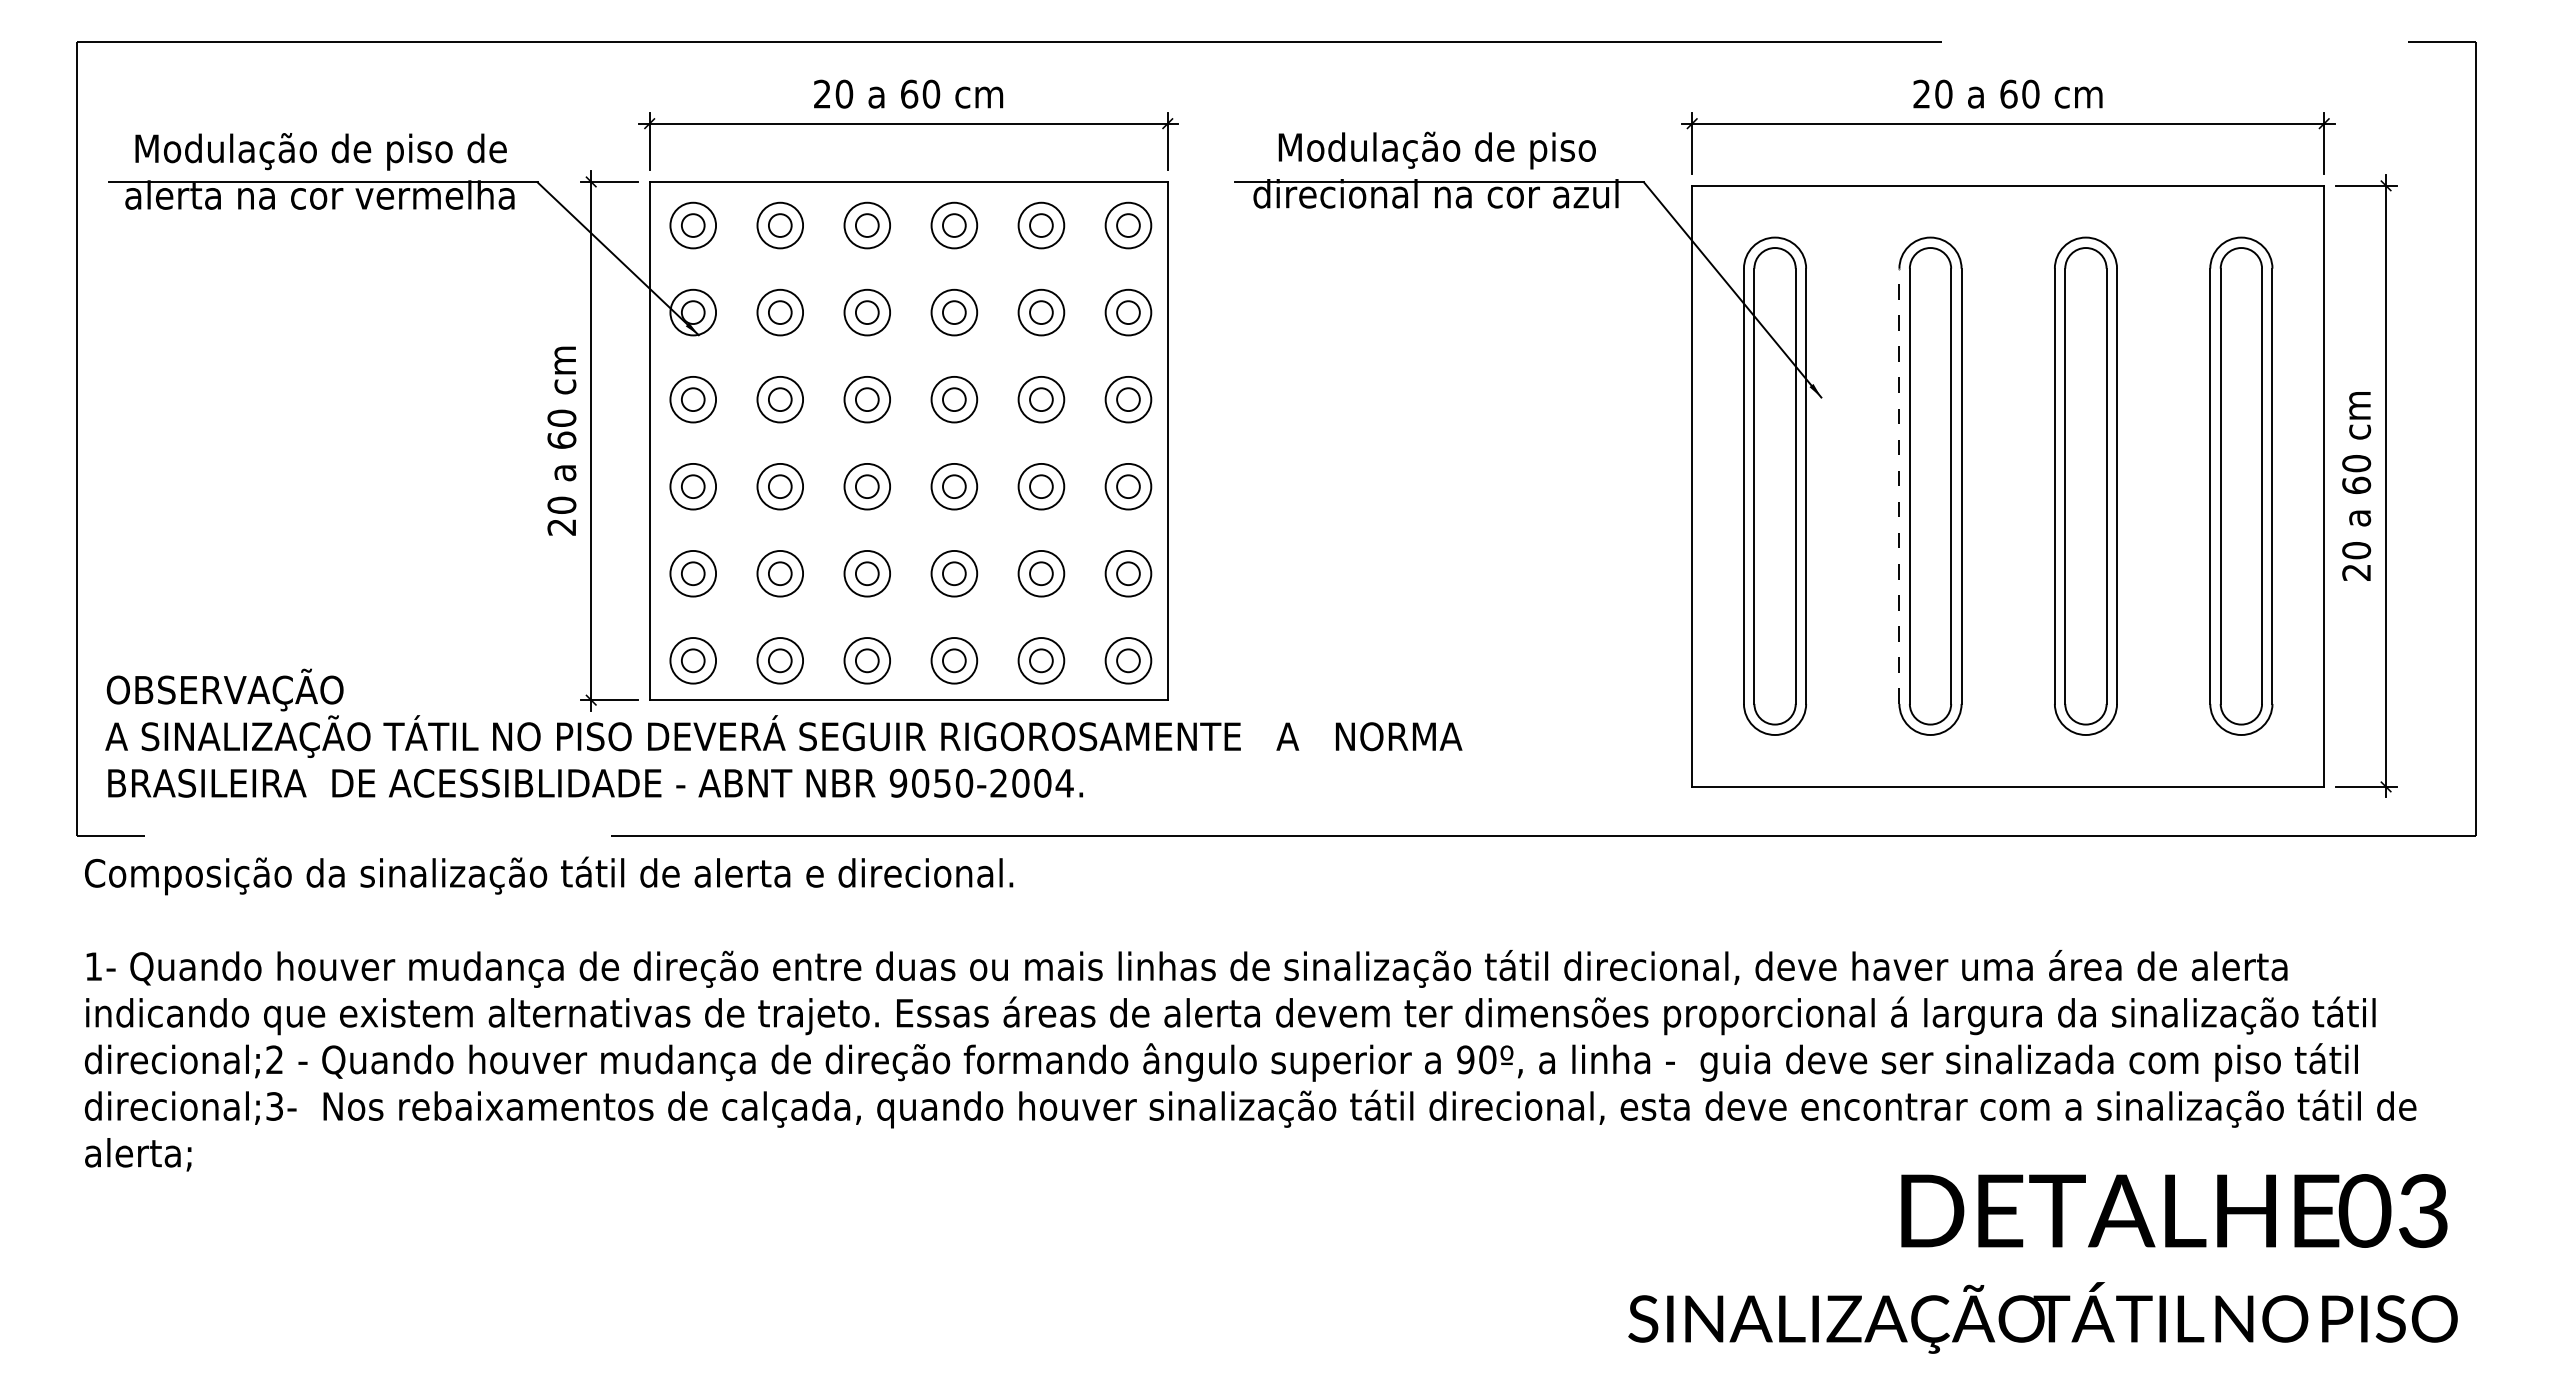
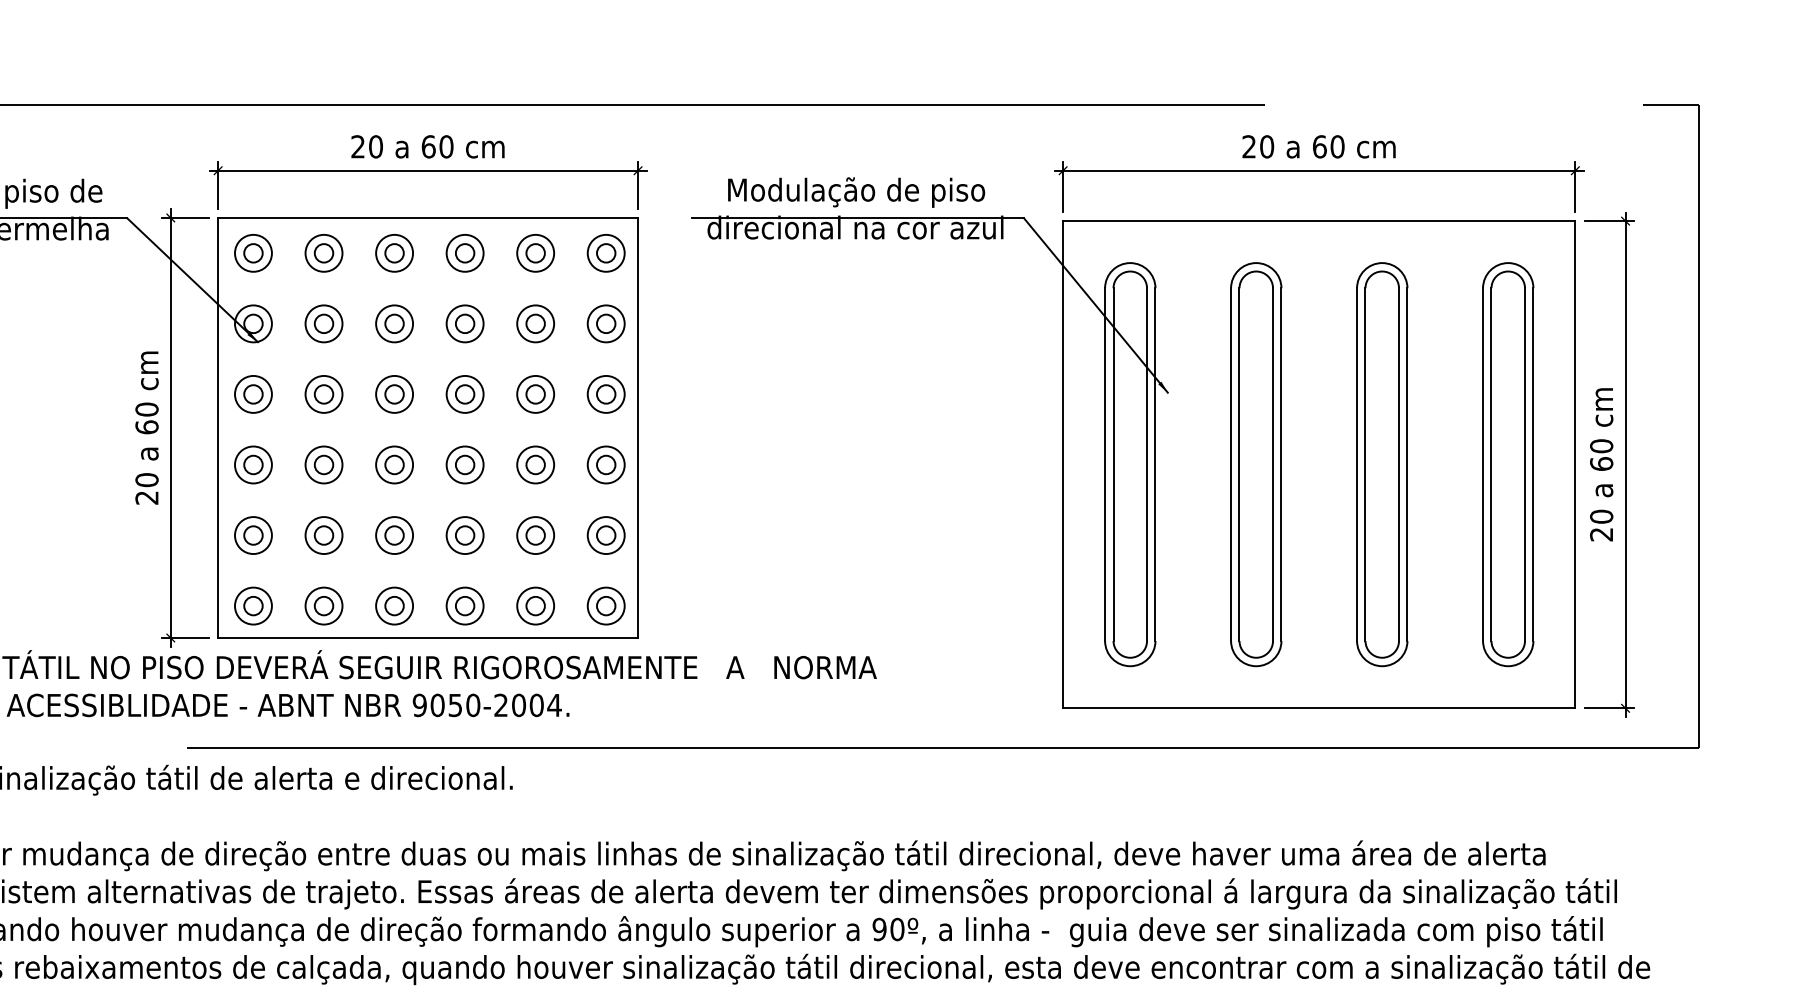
line: (1899, 486) -> (1231, 464), dashed -> solid

